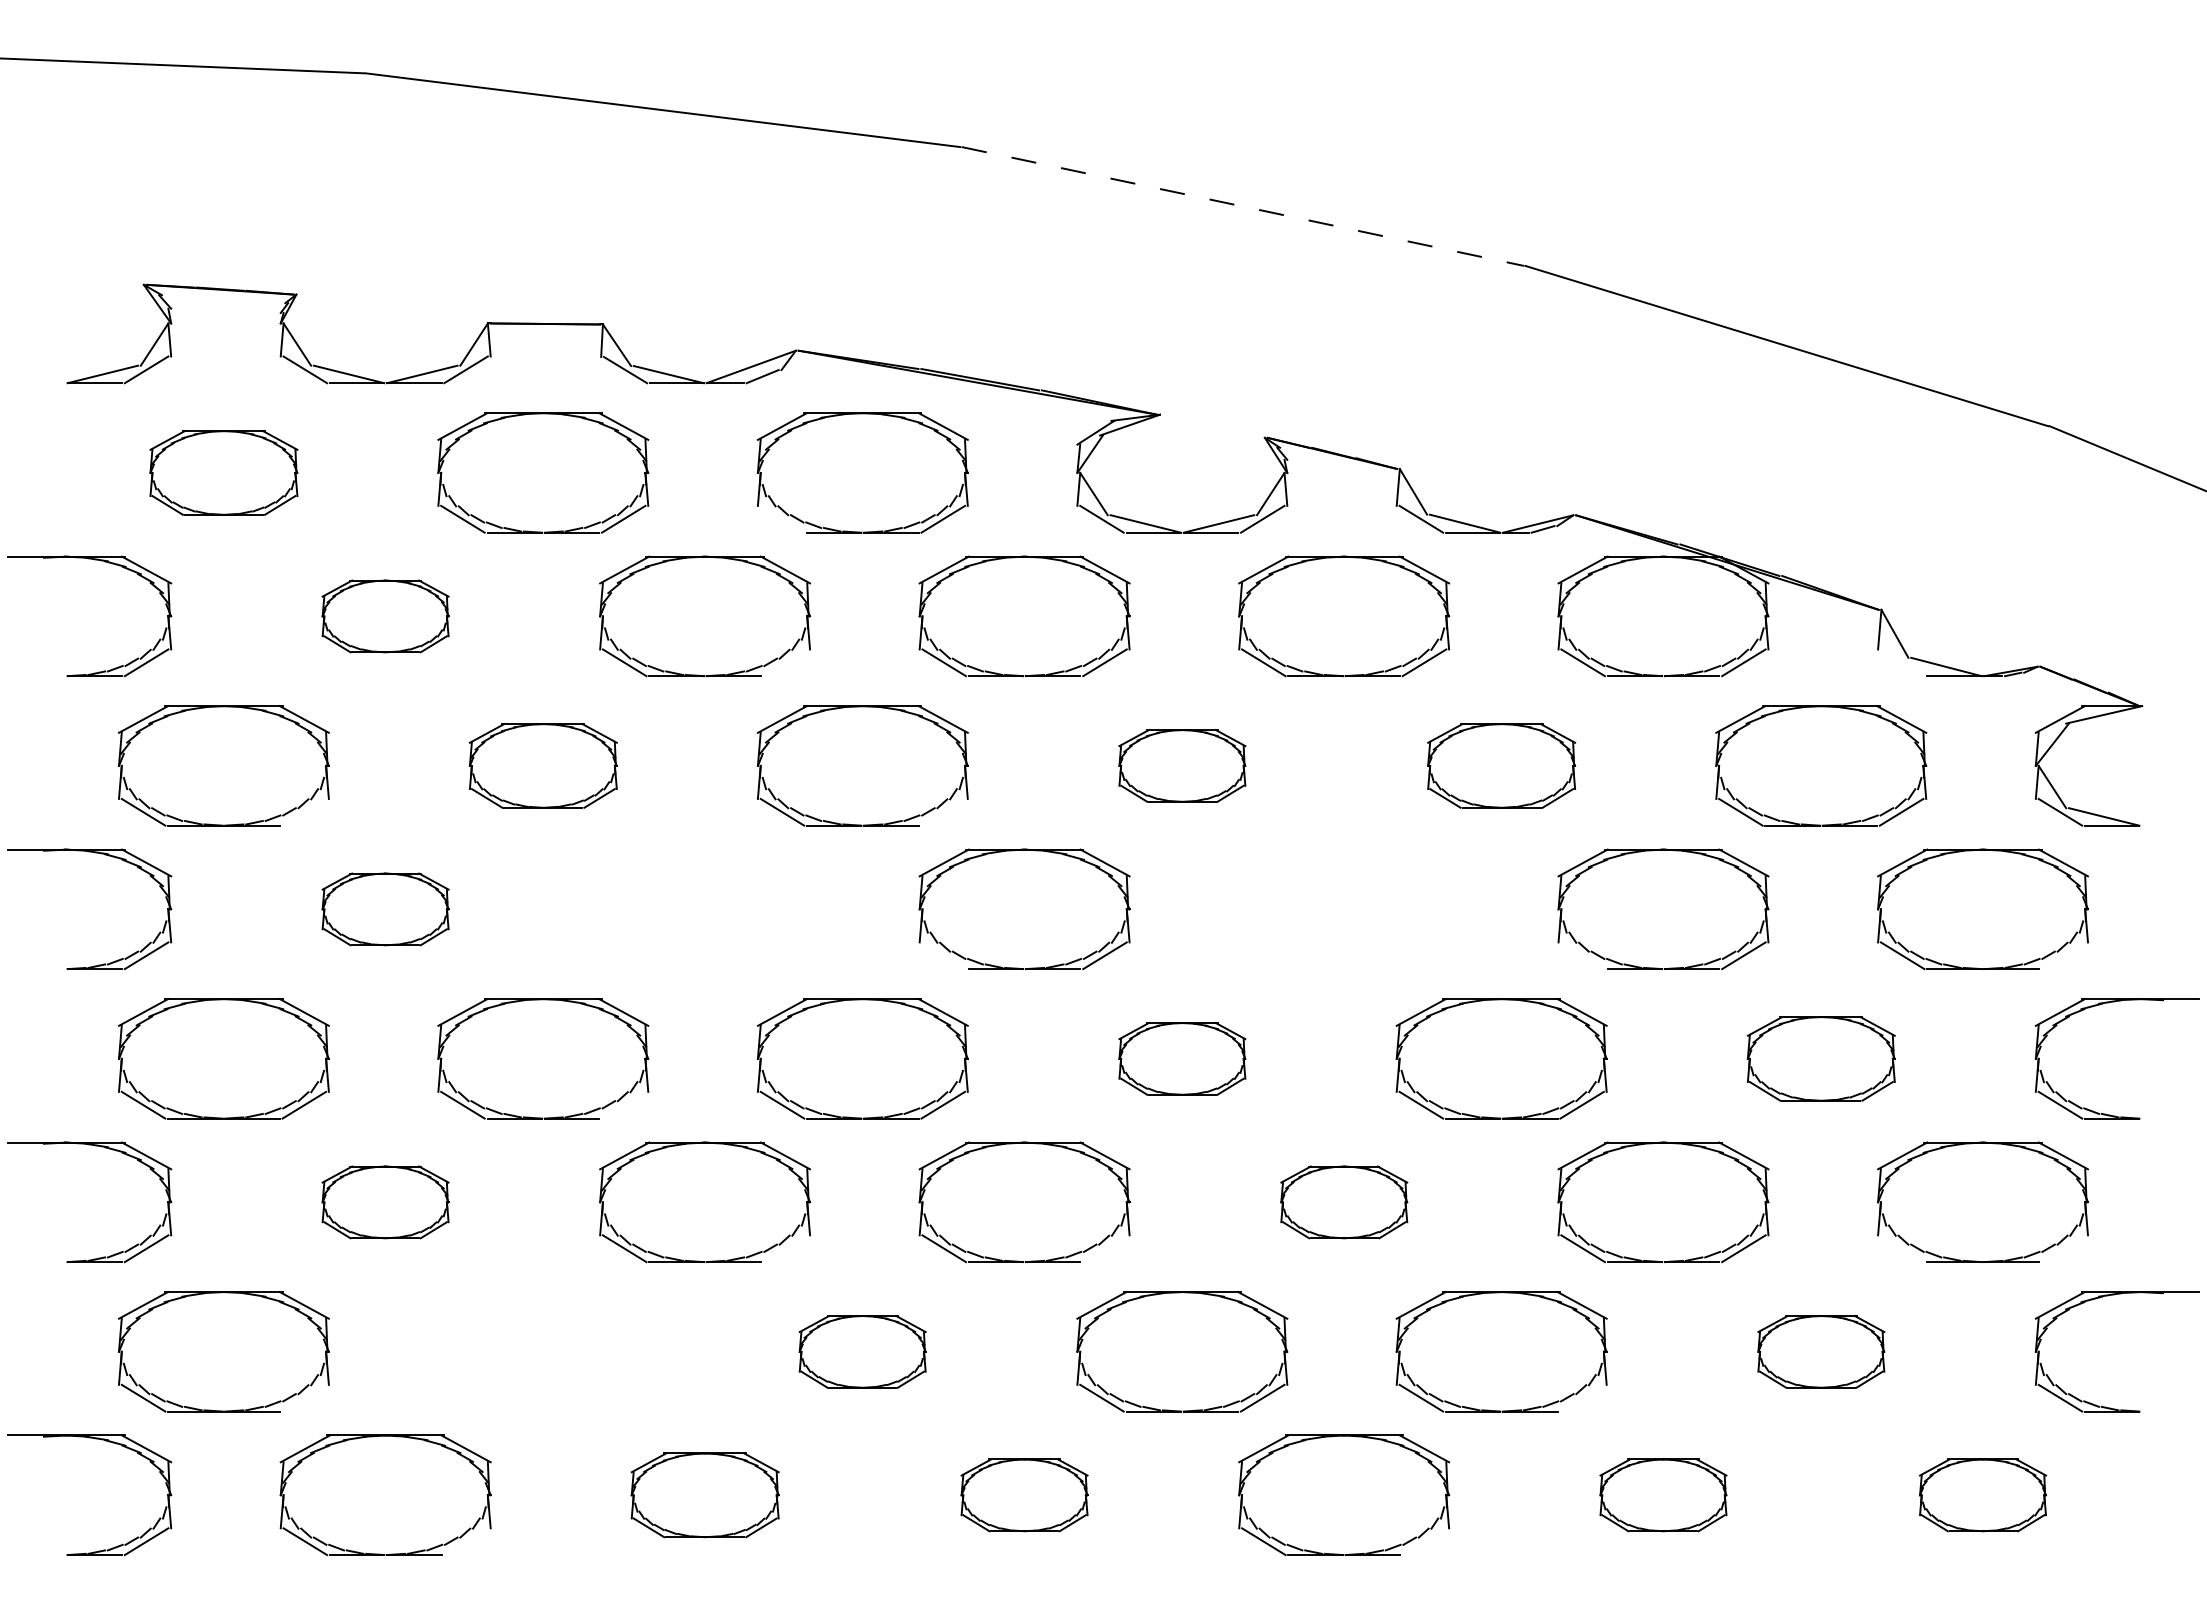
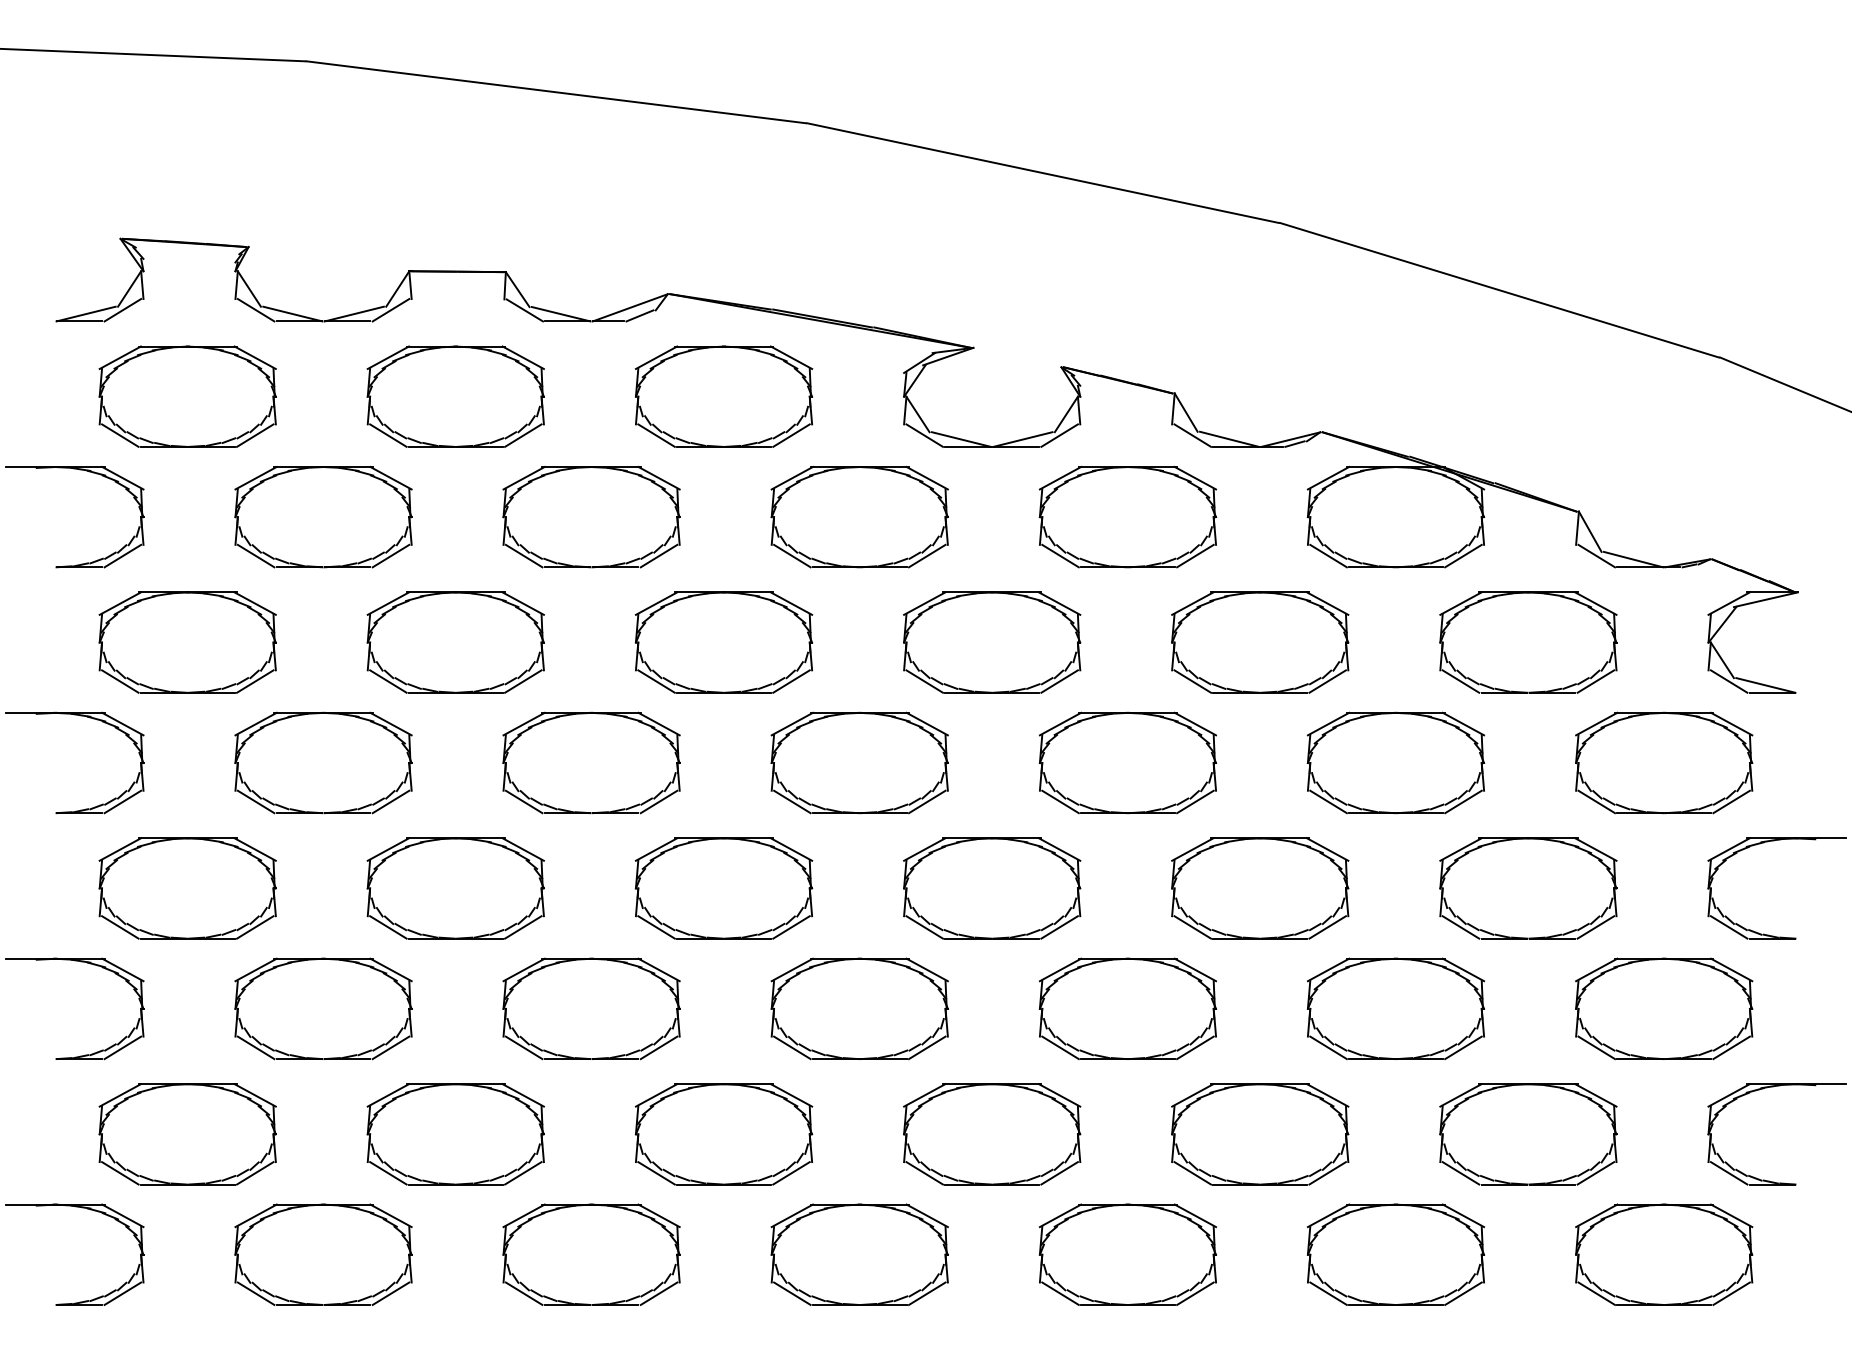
line: (1243, 206) -> (1043, 173), dashed -> solid
part: (223, 472) -> (187, 396), size x1.43
line: (782, 518) -> (656, 434), added
part: (385, 616) -> (323, 517), size x1.67
line: (785, 662) -> (659, 555), added
line: (1902, 662) -> (1596, 555), added
part: (543, 765) -> (455, 642), size x1.43
part: (1182, 765) -> (992, 642), size x1.67
part: (1501, 765) -> (1260, 642), size x1.43
line: (304, 811) -> (255, 680), added
line: (943, 811) -> (791, 680), added
part: (385, 909) -> (323, 763), size x1.67
part: (705, 909) -> (591, 763), added
part: (1344, 909) -> (1128, 763), added
line: (944, 955) -> (792, 801), added
line: (1582, 955) -> (1328, 801), added
line: (2063, 955) -> (1731, 801), added
part: (1182, 1058) -> (992, 888), size x1.67
part: (1821, 1058) -> (1528, 888), size x1.43
line: (623, 1104) -> (523, 926), added
part: (385, 1202) -> (323, 1009), size x1.67
part: (1344, 1202) -> (1128, 1009), size x1.67
line: (785, 1248) -> (659, 1047), added
line: (1104, 1248) -> (926, 1047), added
line: (1902, 1248) -> (1596, 1047), added
line: (2063, 1248) -> (1731, 1047), added
part: (543, 1351) -> (455, 1134), added
part: (862, 1351) -> (723, 1134), size x1.67
part: (1821, 1351) -> (1528, 1134), size x1.67
line: (304, 1397) -> (255, 1172), added
line: (1581, 1397) -> (1327, 1172), added
part: (705, 1495) -> (591, 1254), size x1.43
part: (1024, 1495) -> (859, 1254), size x1.67
part: (1663, 1495) -> (1396, 1254), size x1.67
part: (1982, 1495) -> (1663, 1254), size x1.67
line: (465, 1541) -> (390, 1293), added
line: (1424, 1541) -> (1195, 1293), added

